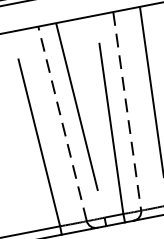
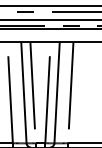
line: (128, 112) -> (57, 93), dashed -> solid
line: (61, 123) -> (23, 92), dashed -> solid

